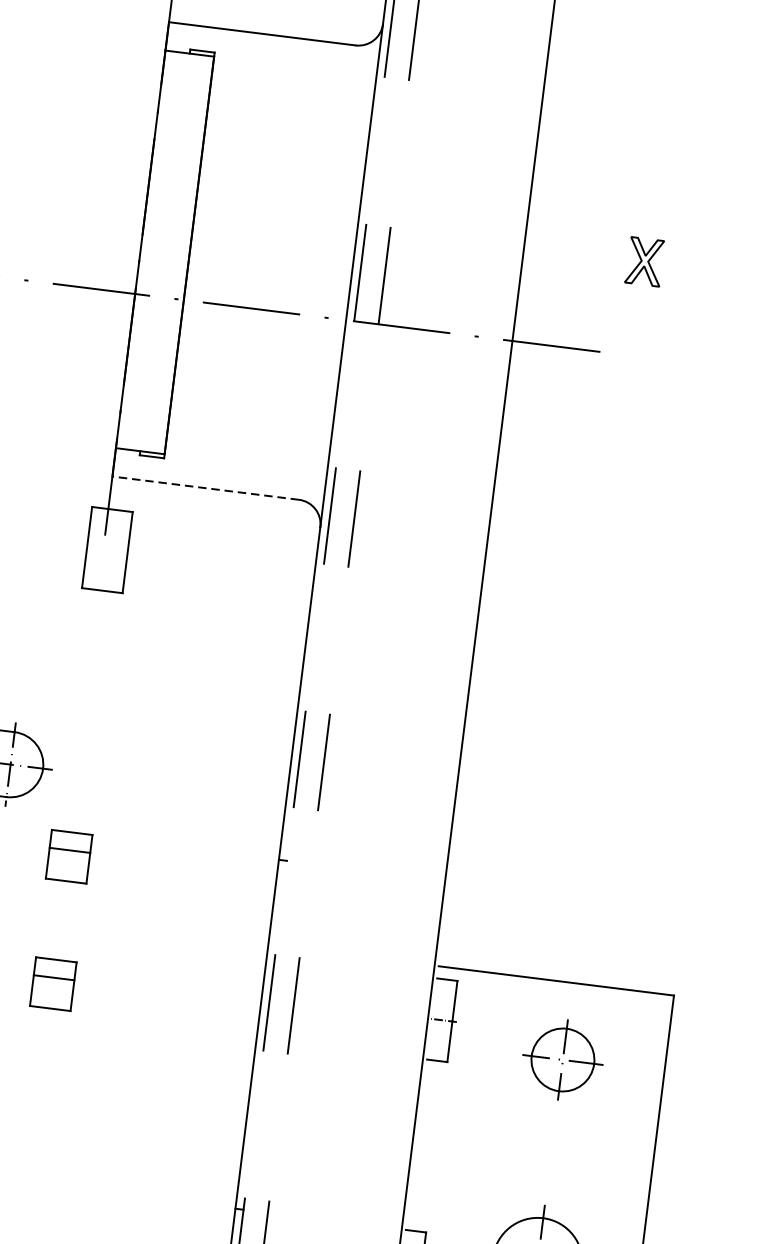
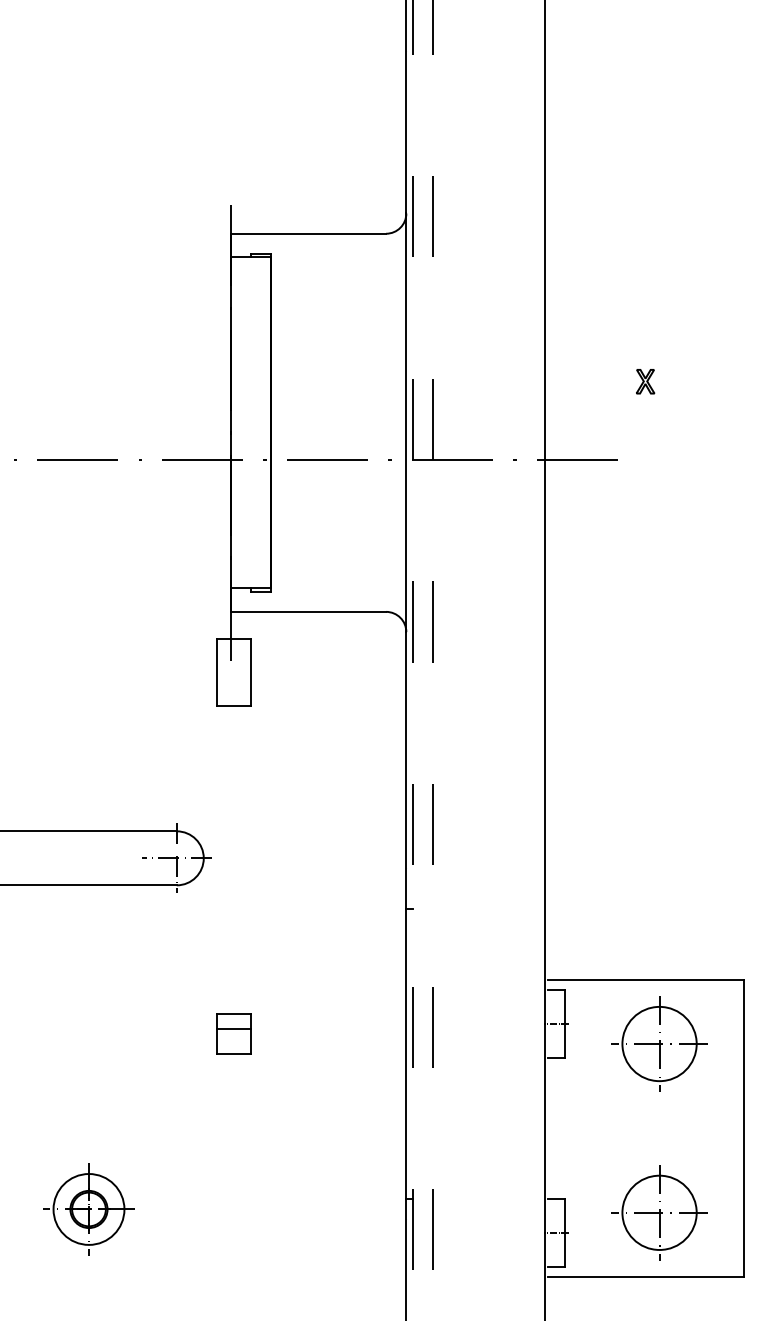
part: (645, 261) -> (645, 381), size x0.62
line: (205, 487) -> (308, 611), dashed -> solid
part: (68, 856) -> (233, 927), removed
part: (562, 1059) -> (659, 1043), size x1.43

